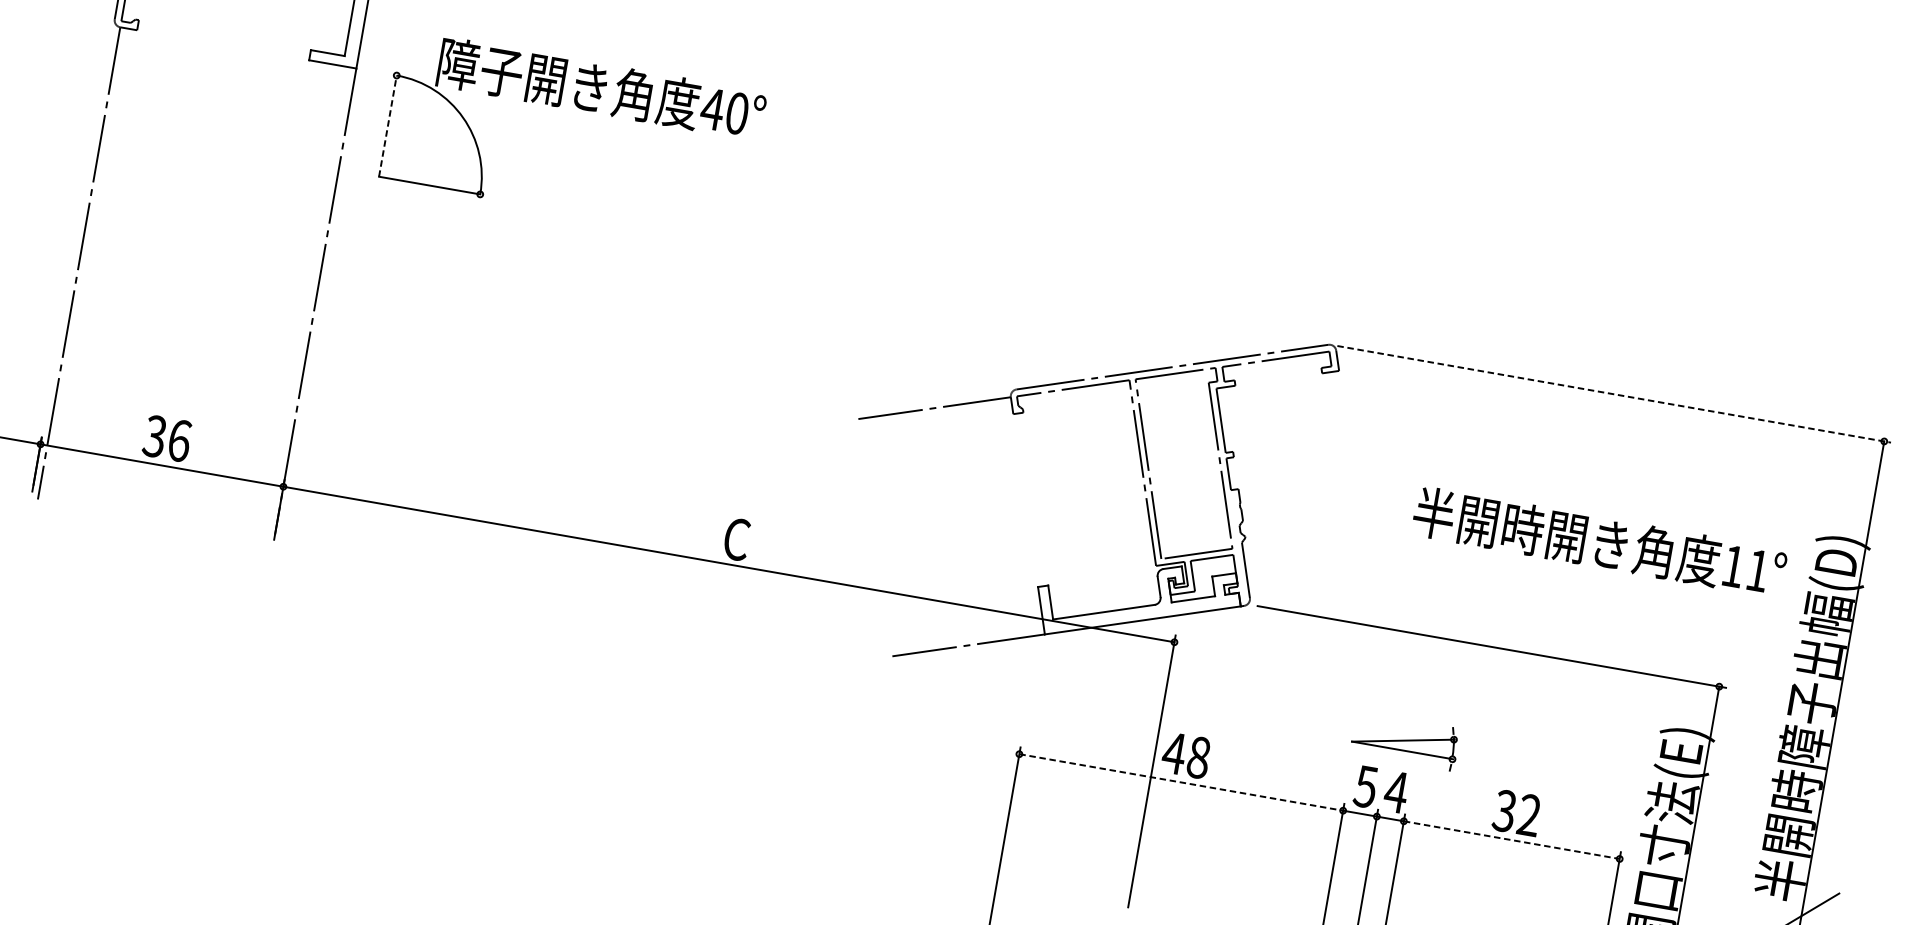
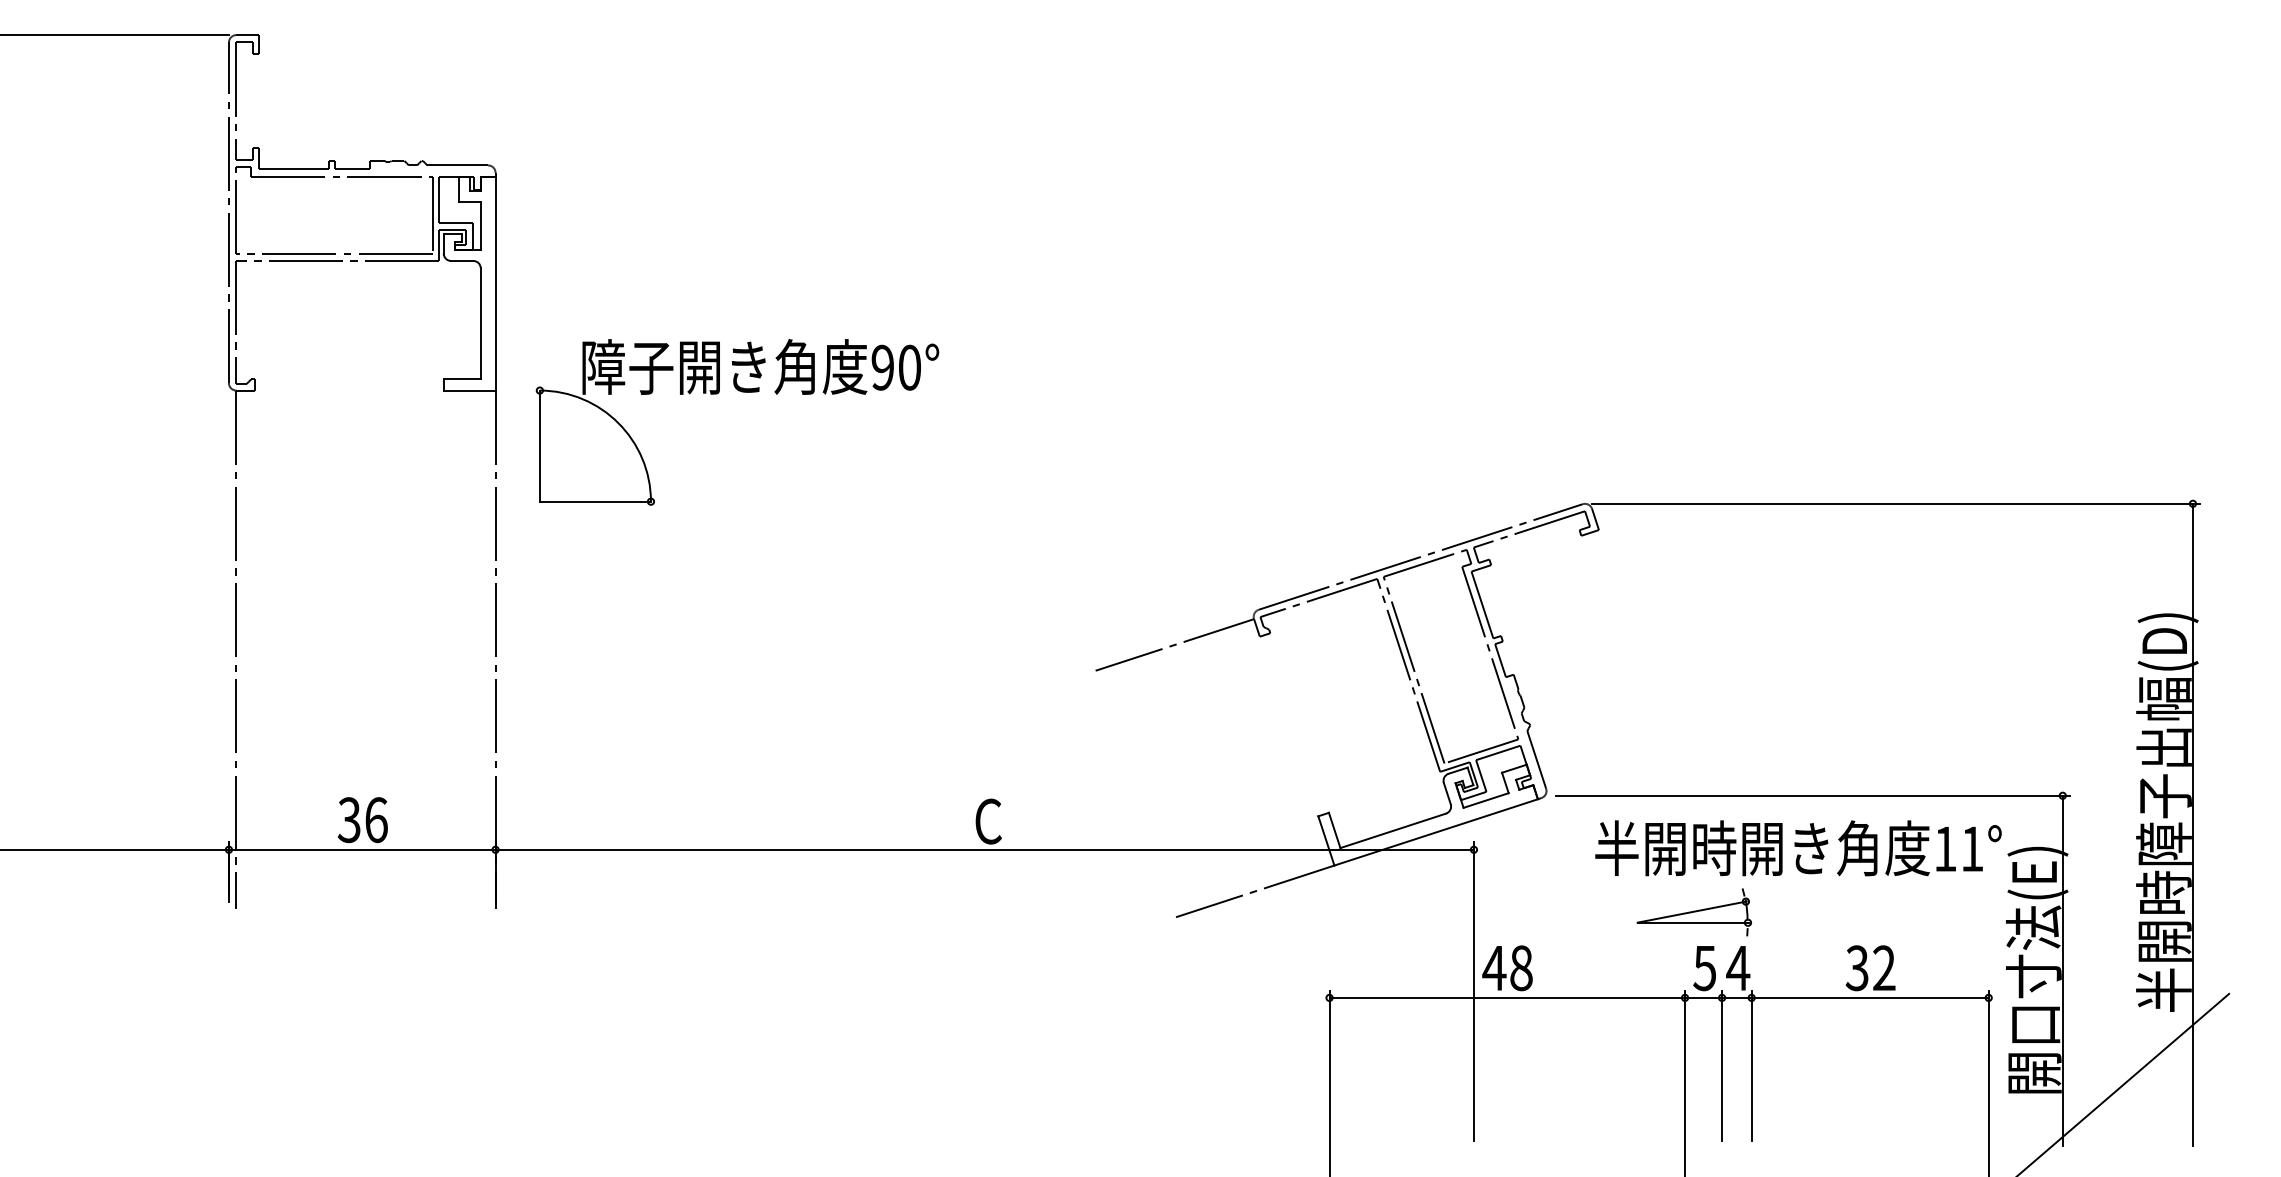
text: (712, 109) -> (882, 367), 40° -> 90°
line: (387, 126) -> (539, 446), dashed -> solid
line: (1614, 394) -> (1896, 503), dashed -> solid
text: (1599, 542) -> (1798, 848), moved
part: (1404, 741) -> (1693, 912), moved
line: (1181, 782) -> (1507, 997), dashed -> solid
line: (1512, 839) -> (1870, 997), dashed -> solid

